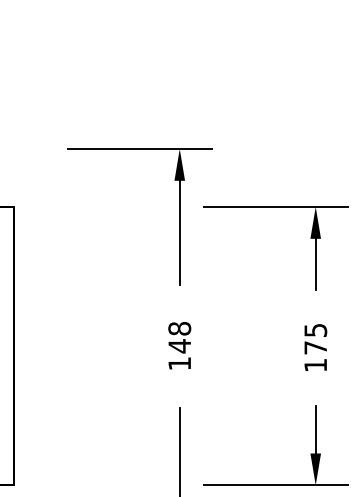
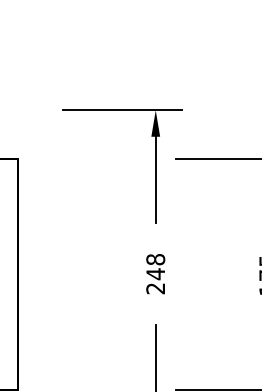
text: (179, 363) -> (155, 288), 148 -> 248

